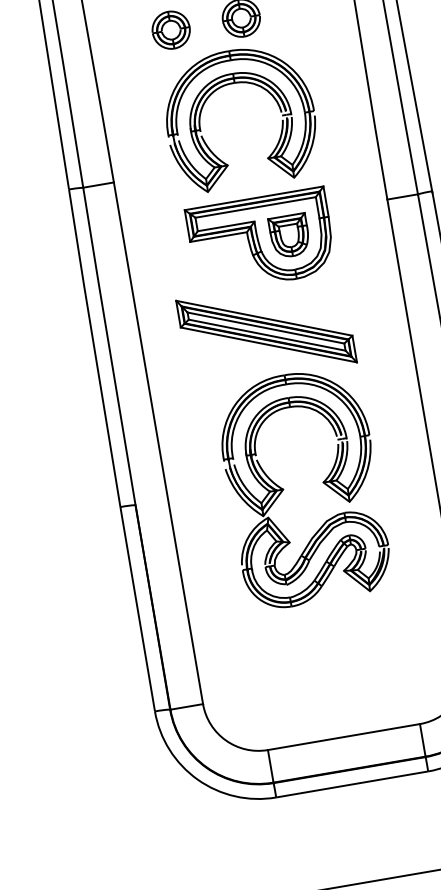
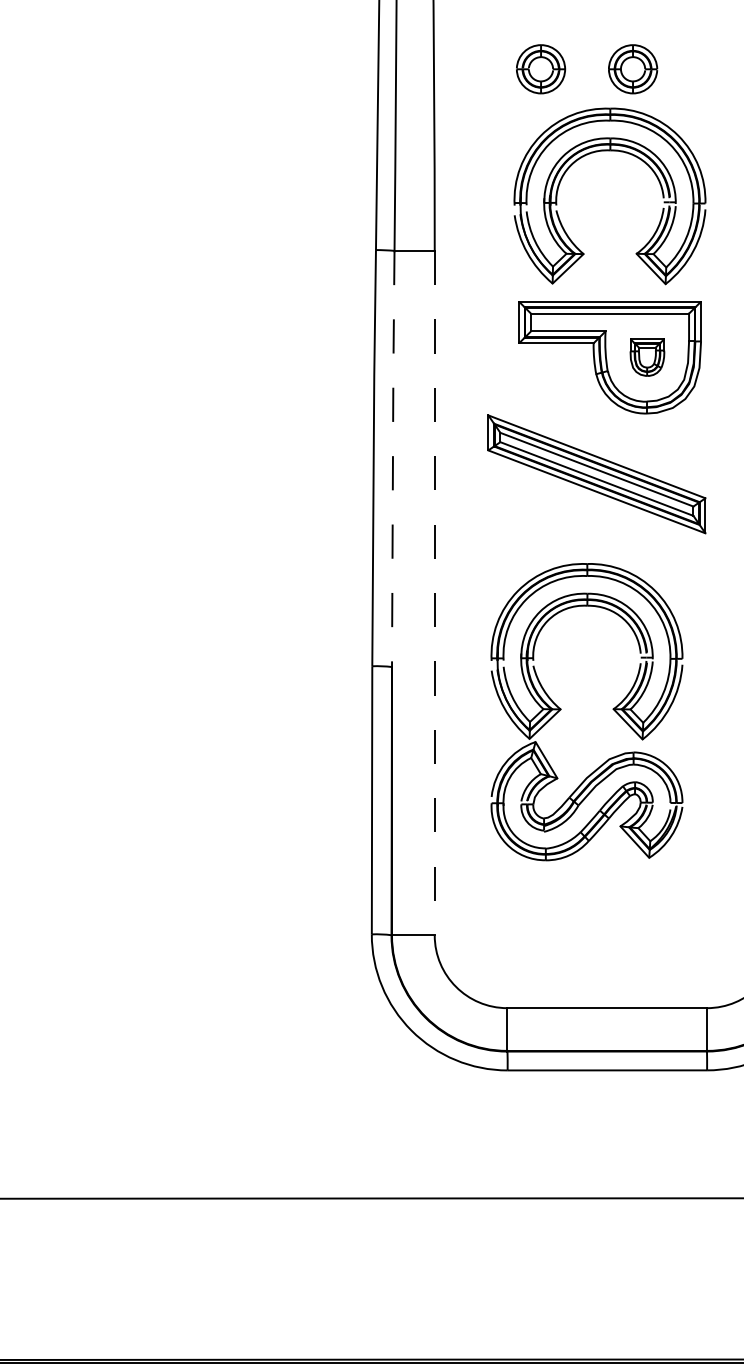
part: (289, 235) -> (647, 357), size x0.7
line: (108, 346) -> (392, 458), solid -> dashed
line: (158, 443) -> (434, 593), solid -> dashed
part: (283, 489) -> (561, 709), moved

